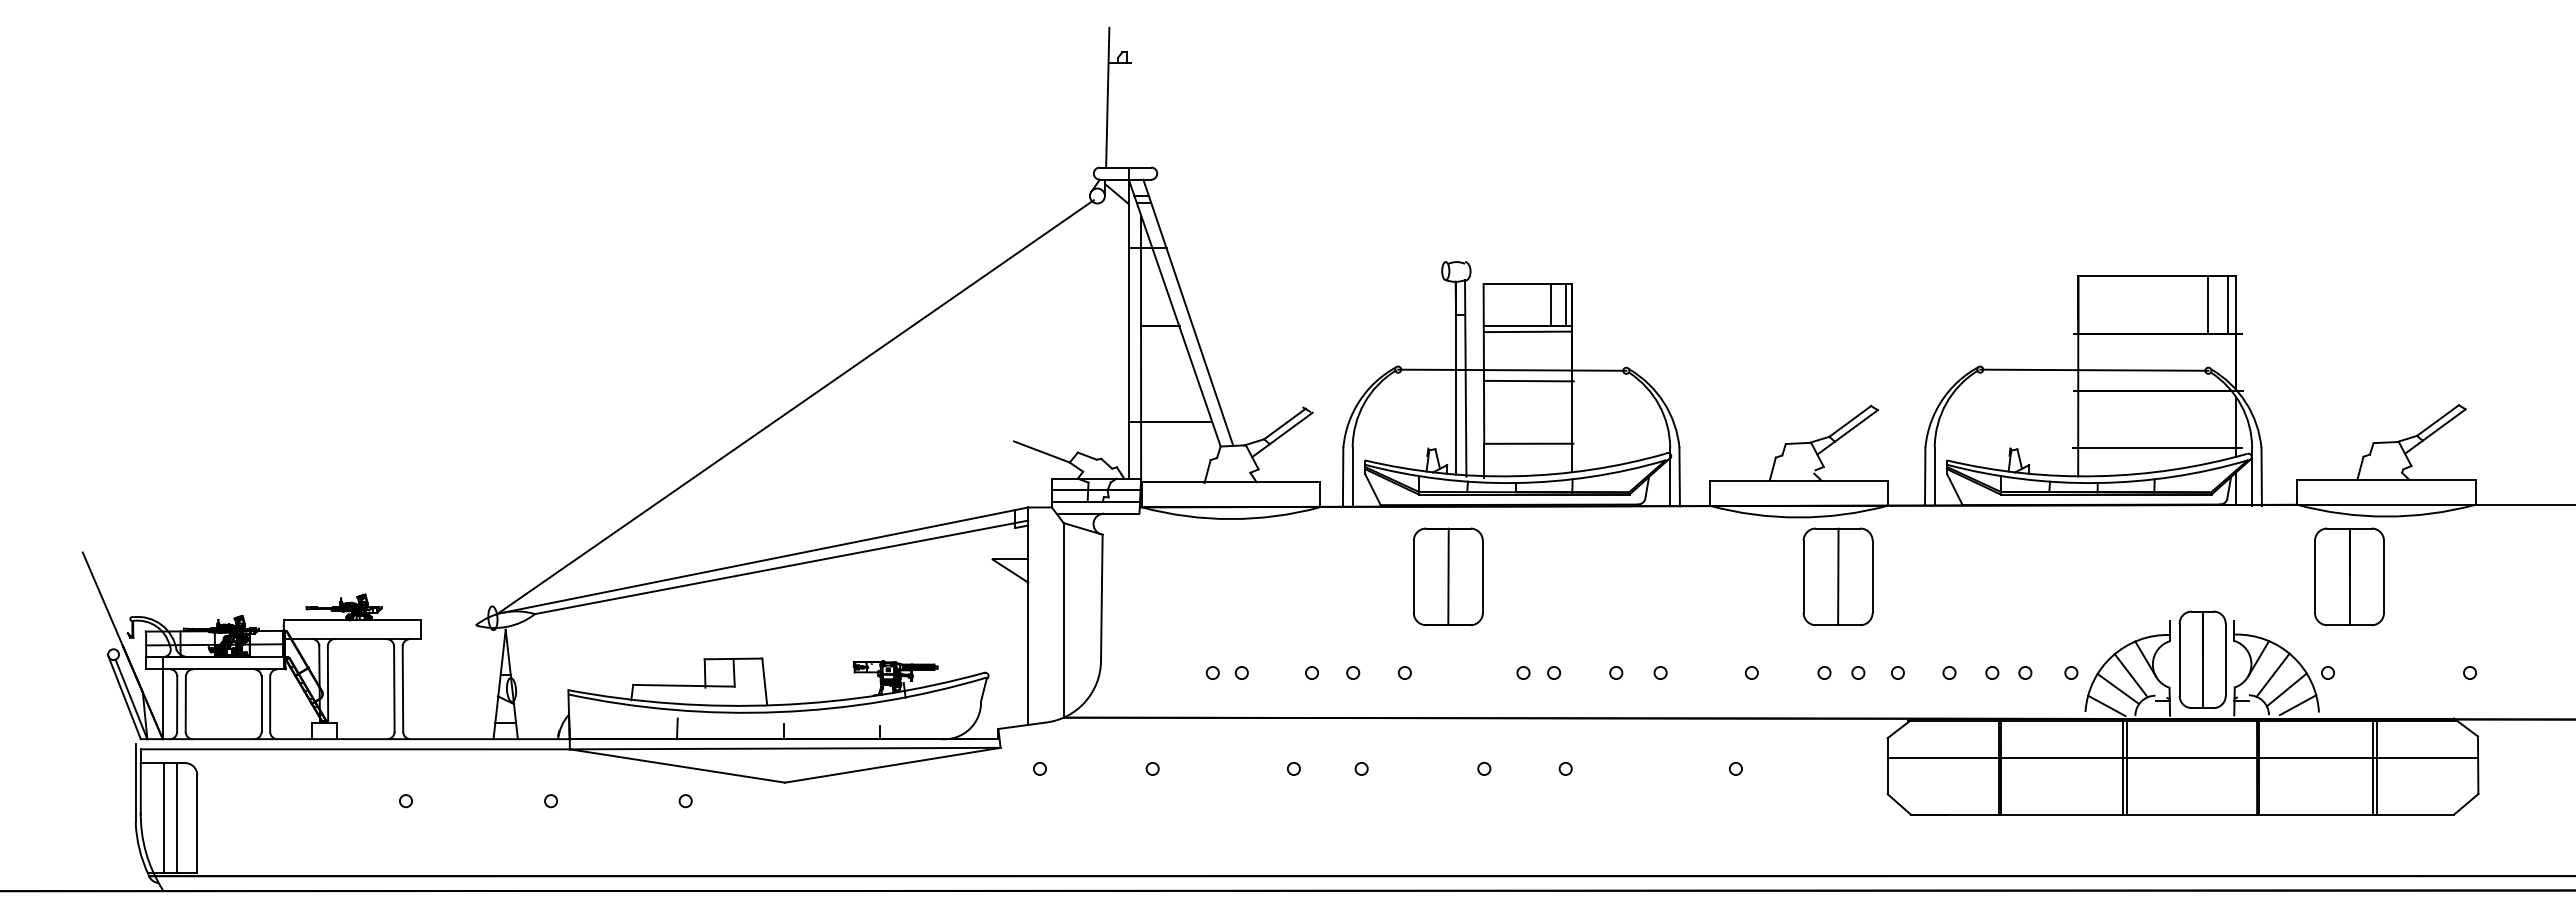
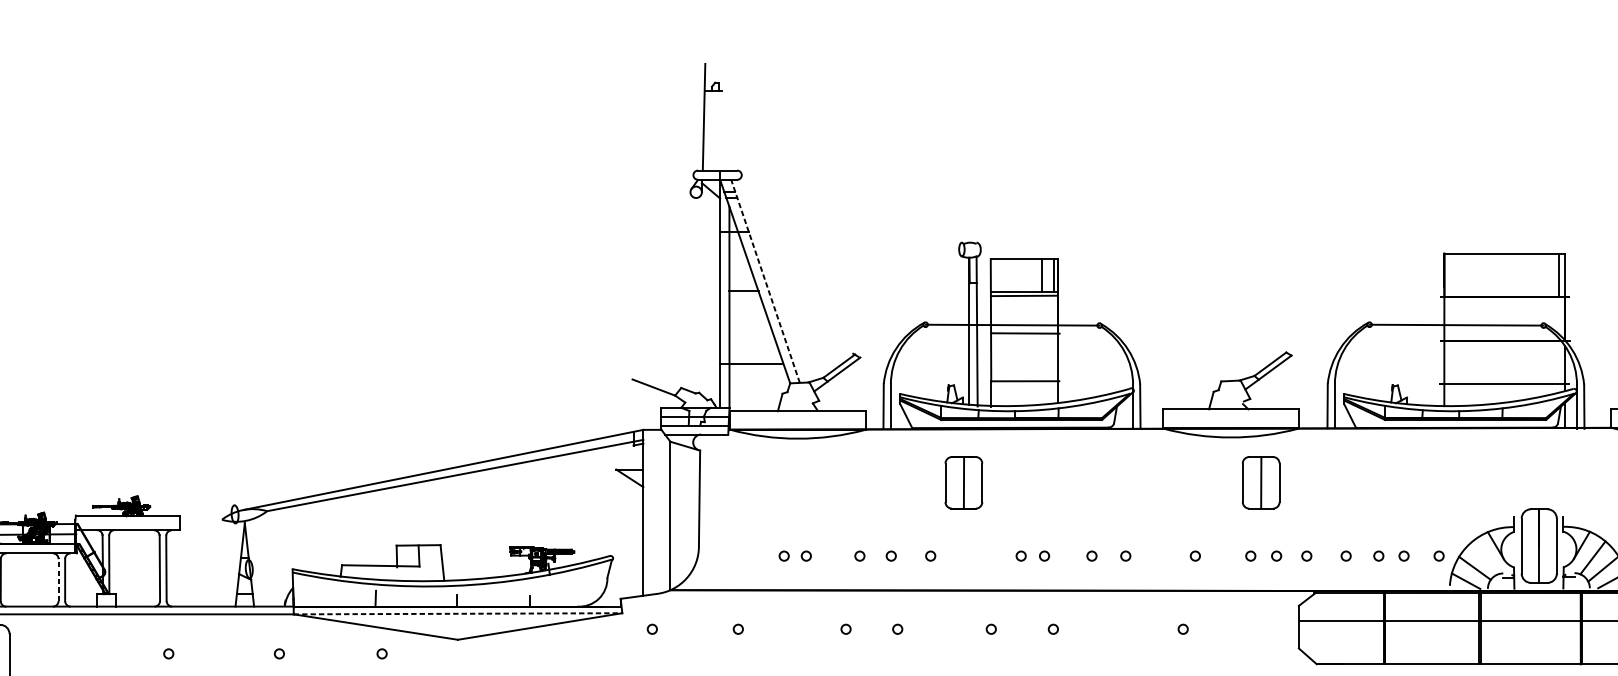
line: (2207, 304) -> (1542, 275), removed
line: (1188, 312) -> (765, 281), solid -> dashed
line: (795, 407) -> (465, 353), removed
part: (1448, 576) -> (963, 482), size x0.7
part: (1837, 576) -> (1260, 482), size x0.7
line: (2130, 675) -> (1484, 558), removed
line: (261, 703) -> (58, 579), solid -> dashed
line: (785, 748) -> (458, 613), solid -> dashed

